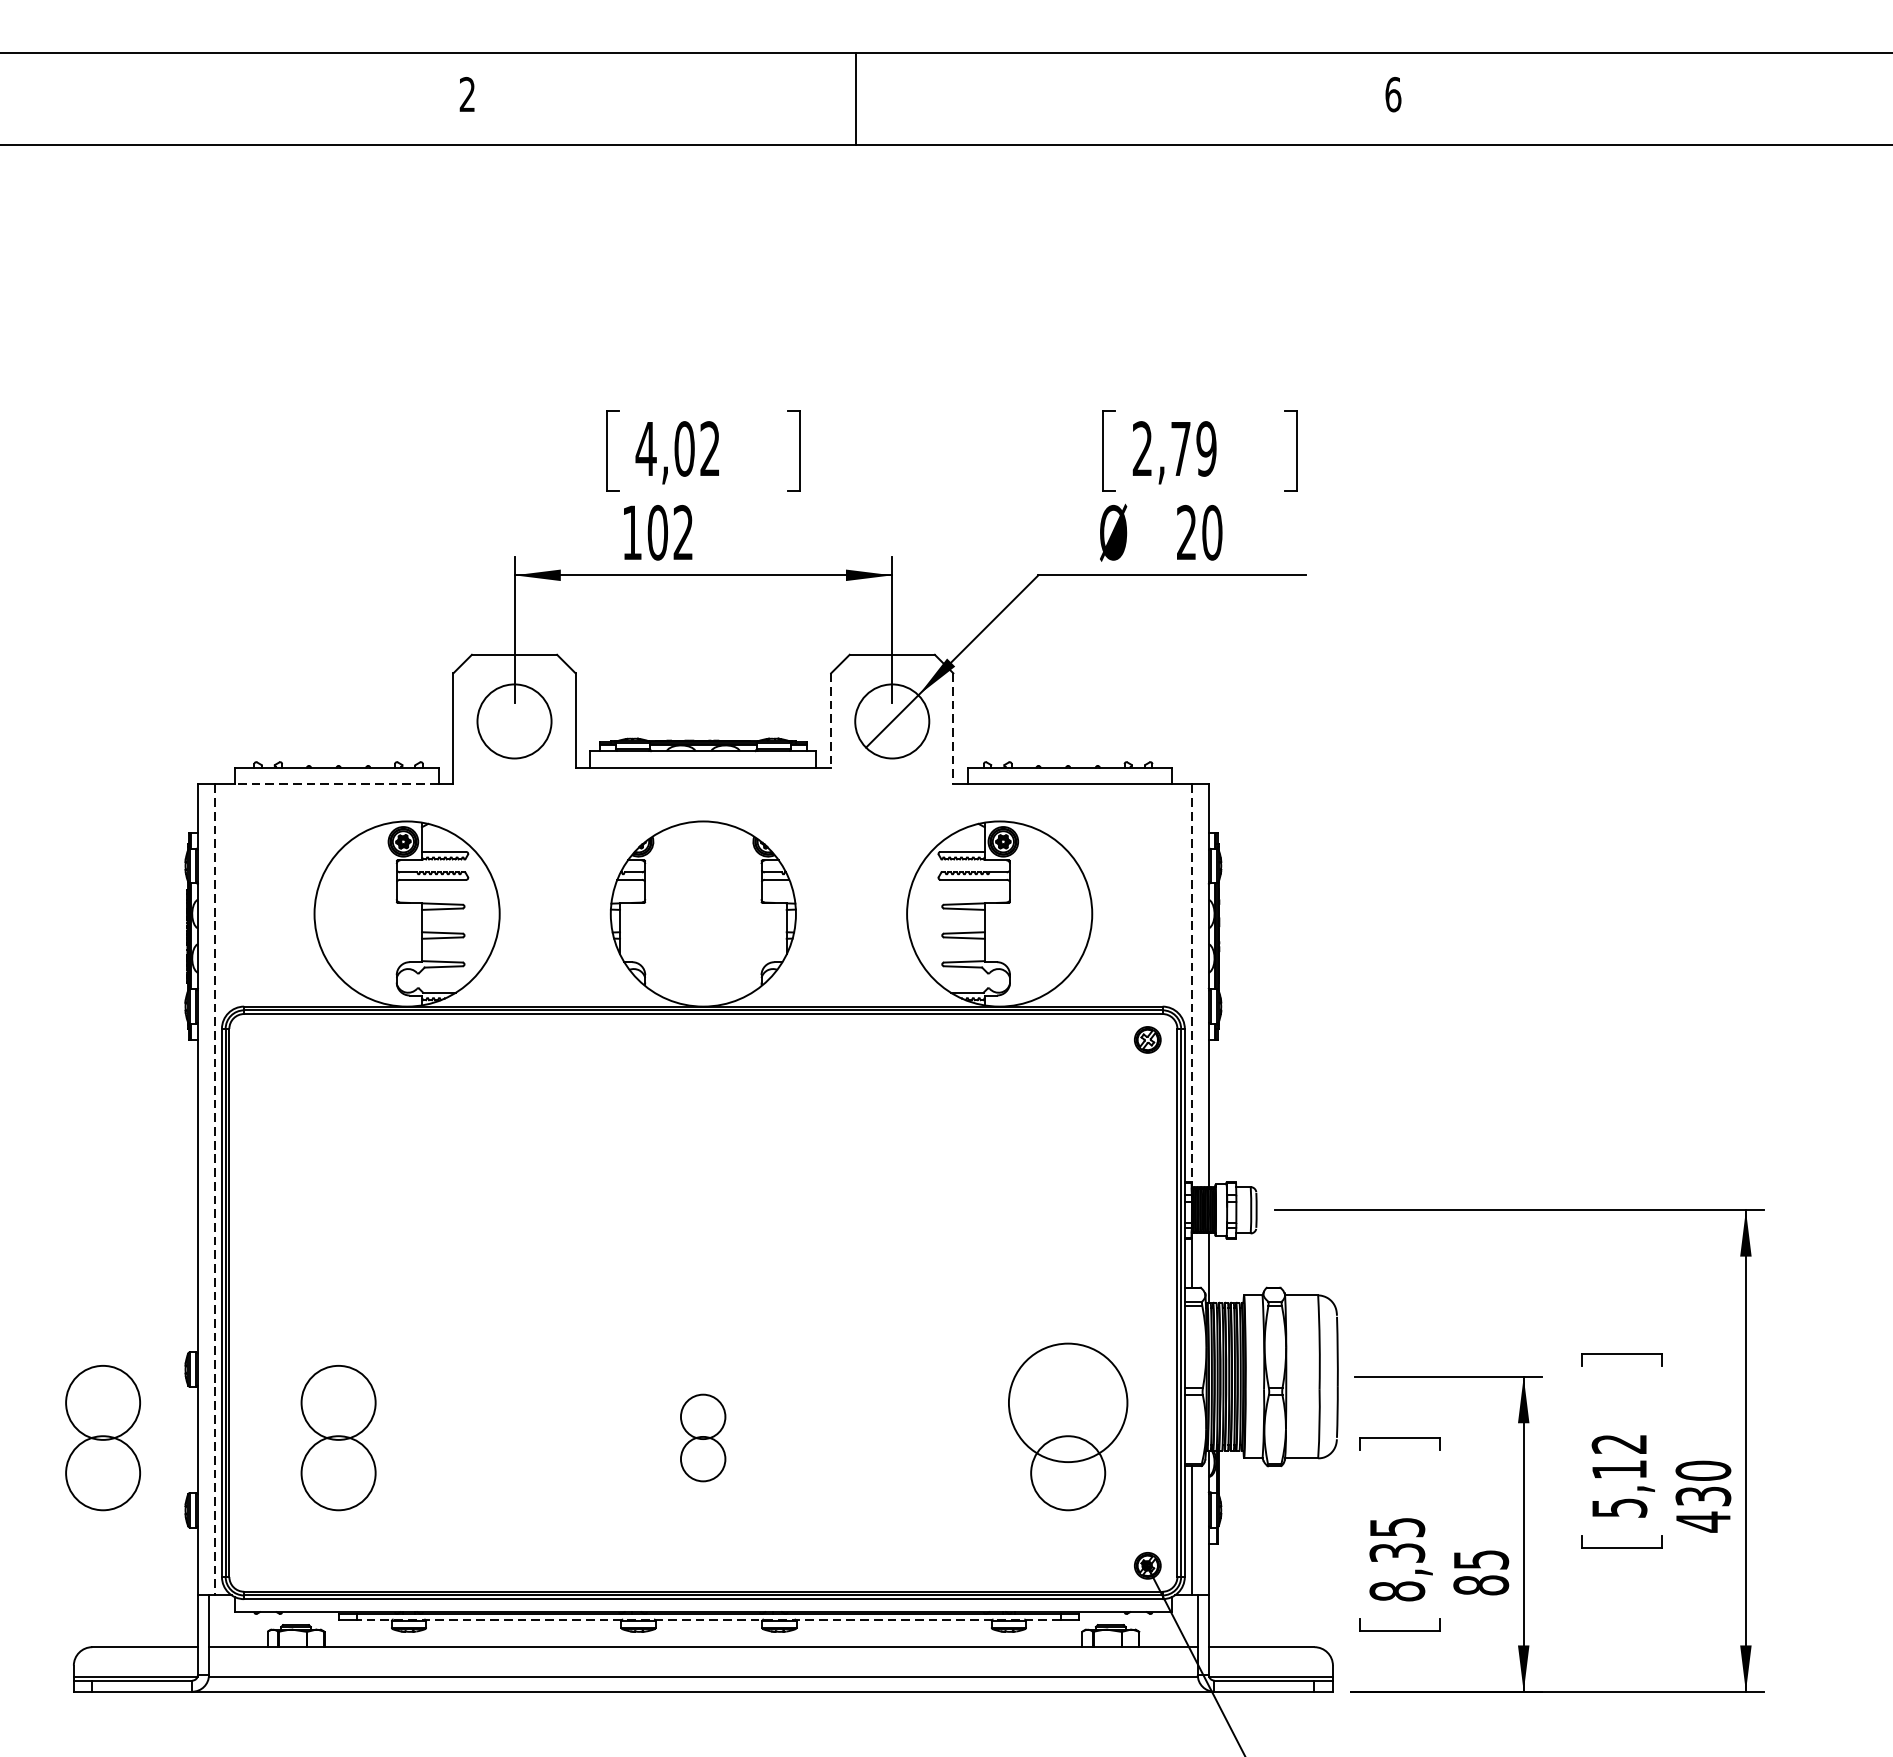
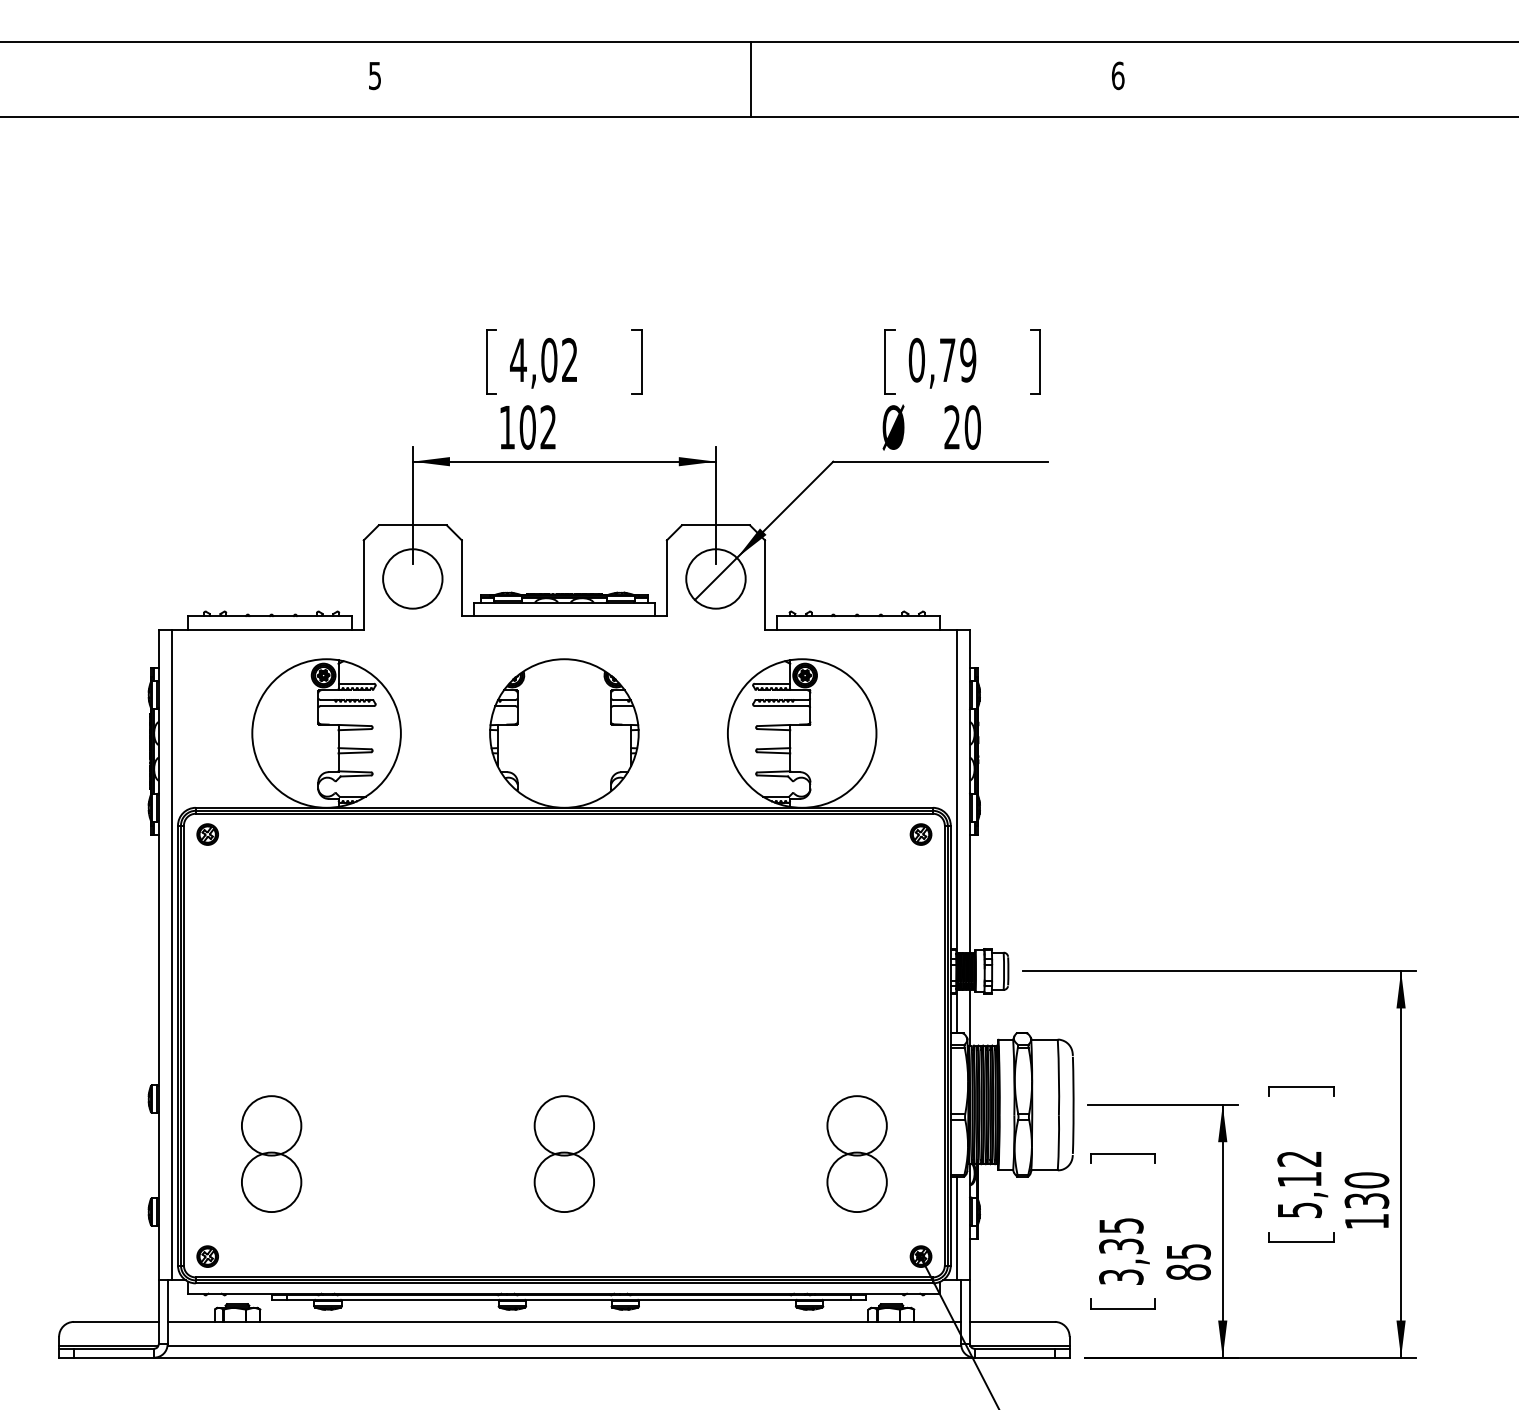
text: (466, 94) -> (374, 75), 2 -> 5
line: (855, 99) -> (750, 79), moved
text: (1142, 449) -> (916, 360), 2,79 -> 0,79
line: (830, 720) -> (666, 578), dashed -> solid
line: (953, 728) -> (765, 584), dashed -> solid
line: (337, 784) -> (270, 629), dashed -> solid
line: (1191, 987) -> (956, 792), dashed -> solid
part: (258, 1039) -> (207, 834), added
line: (215, 1190) -> (172, 955), dashed -> solid
circle: (1067, 1402) -> (856, 1125), size x0.62
part: (102, 1437) -> (82, 1153), removed
part: (702, 1437) -> (563, 1153), size x1.67
text: (1702, 1522) -> (1366, 1221), 430 -> 130
part: (258, 1565) -> (207, 1256), added
text: (1397, 1591) -> (1121, 1277), 8,35 -> 3,35
line: (708, 1619) -> (568, 1299), dashed -> solid

